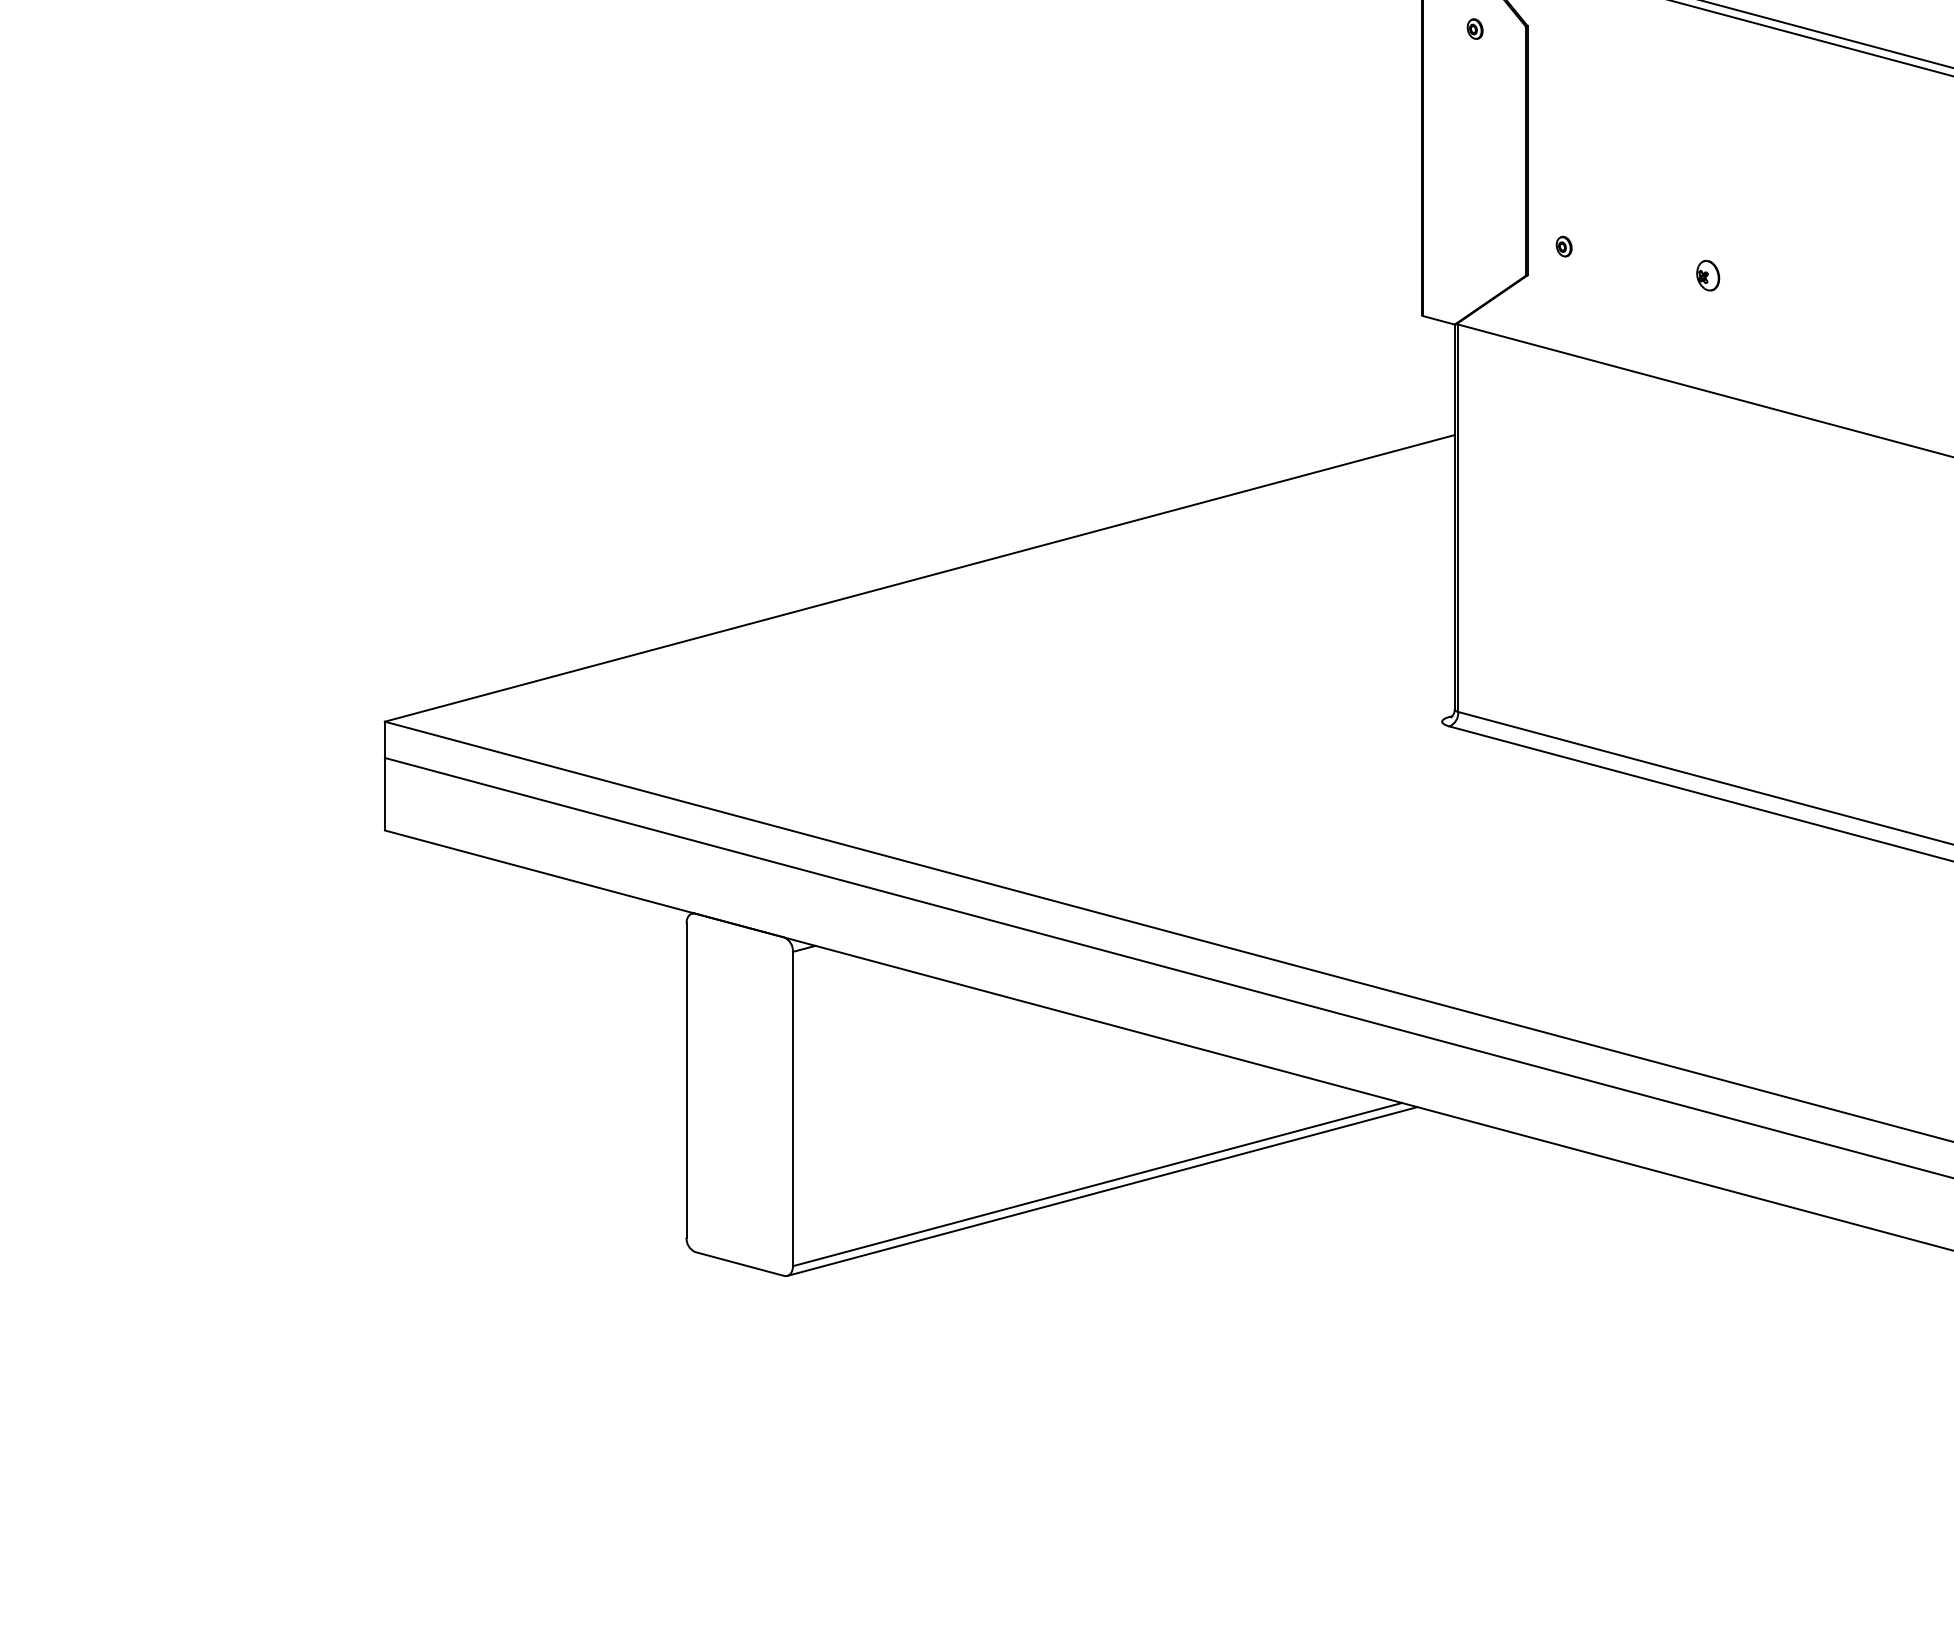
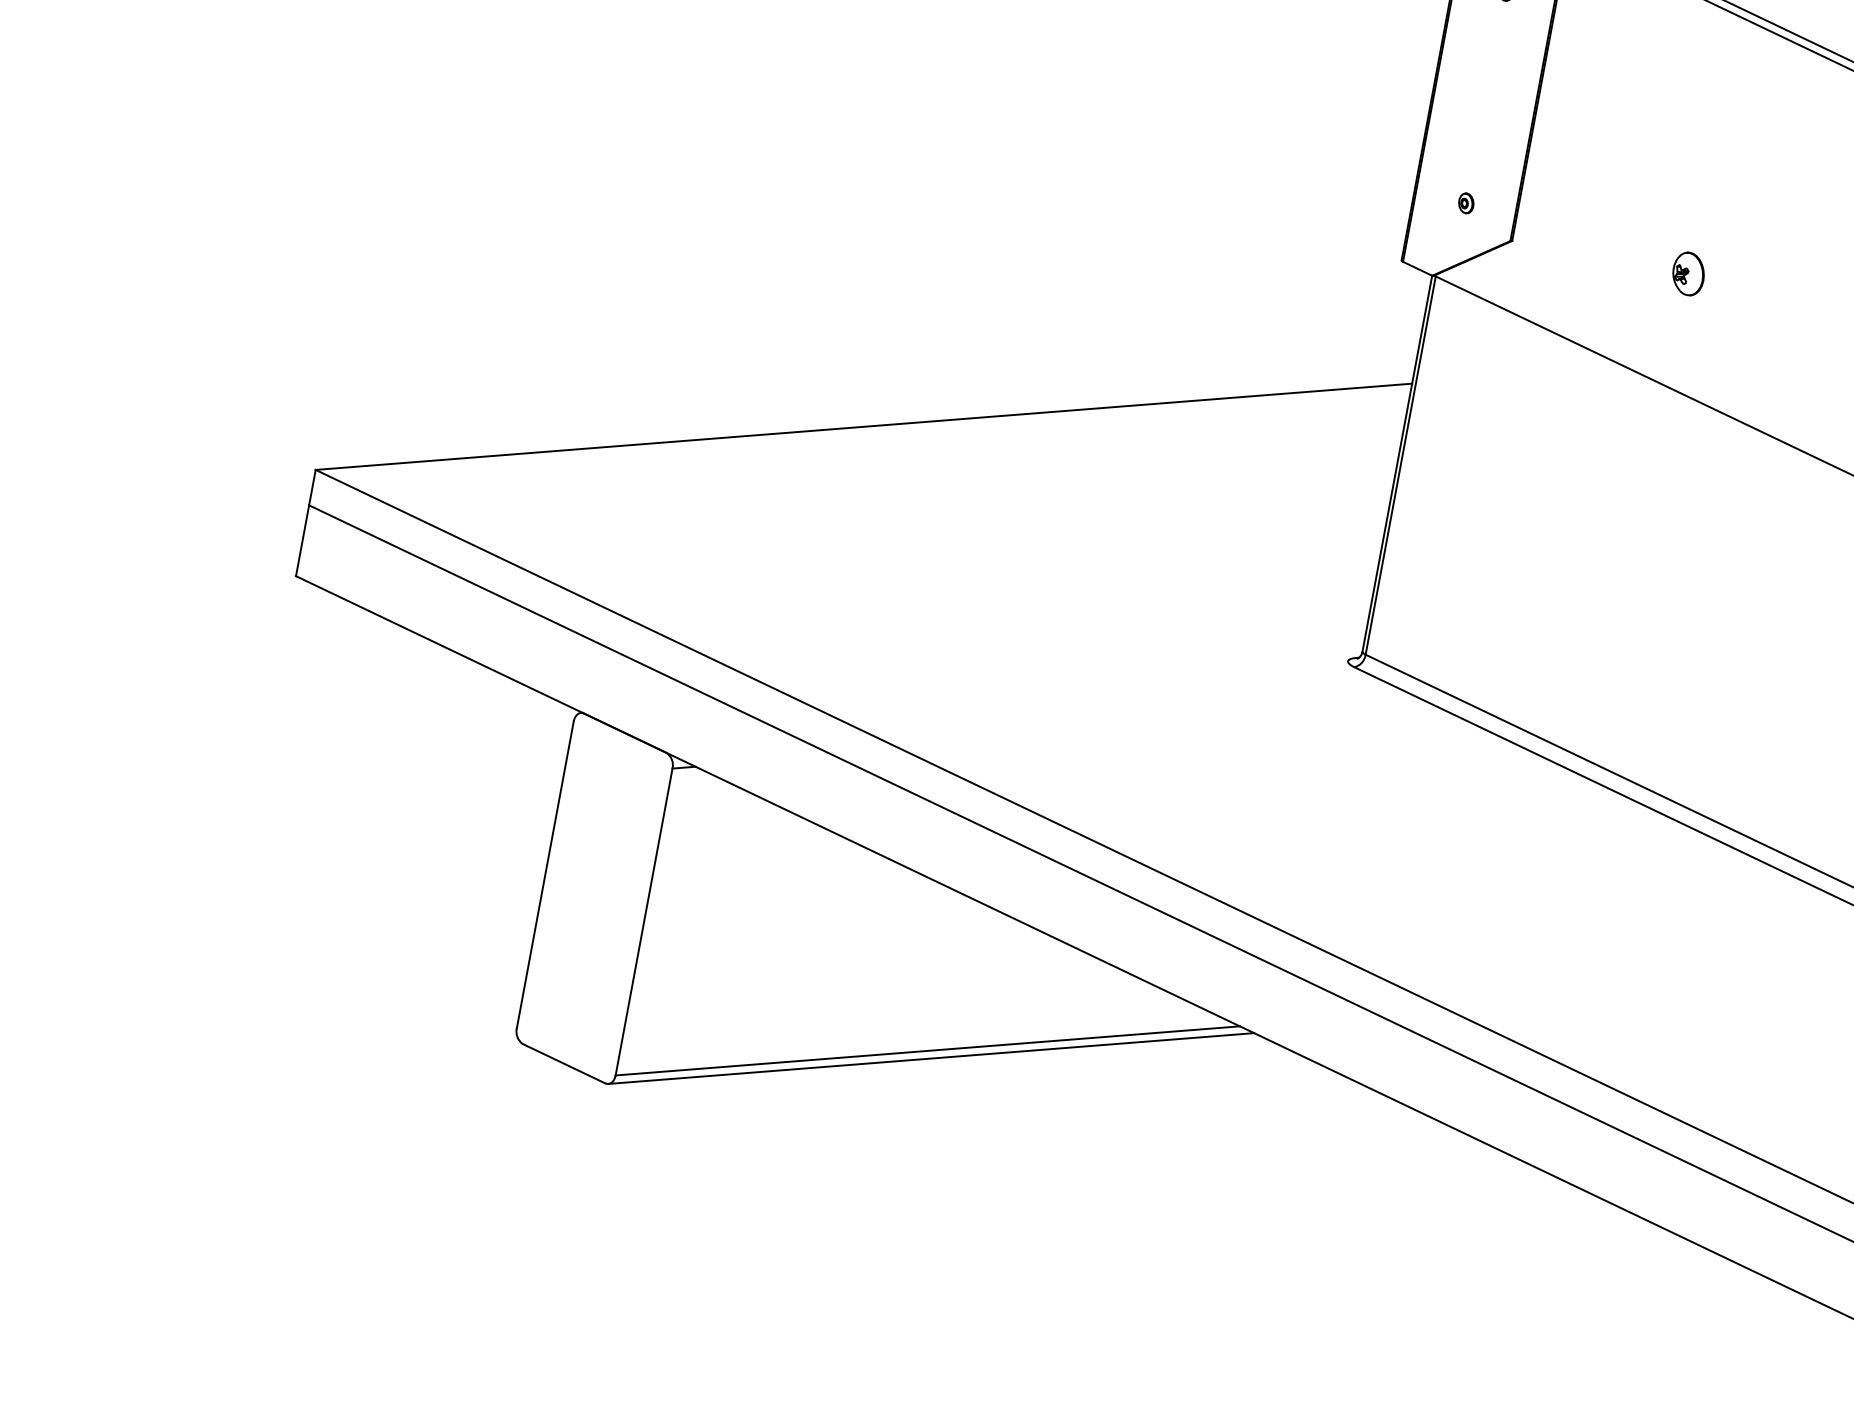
part: (1563, 246) -> (1465, 203), moved
part: (1707, 275) -> (1687, 273), size x1.43

